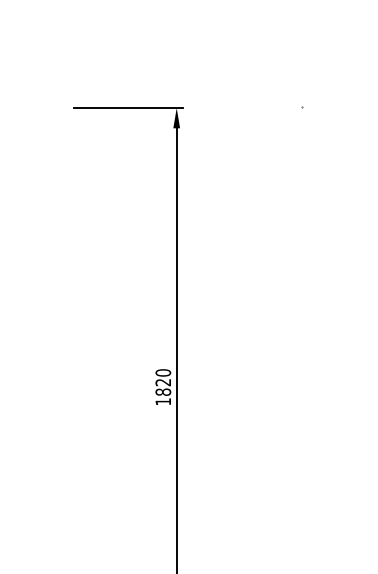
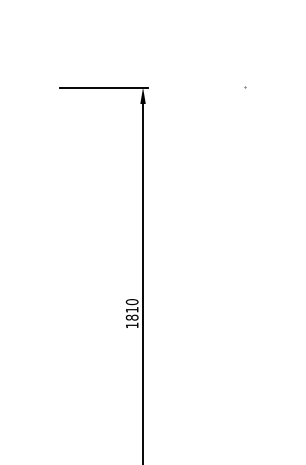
text: (162, 382) -> (131, 309), 1820 -> 1810

